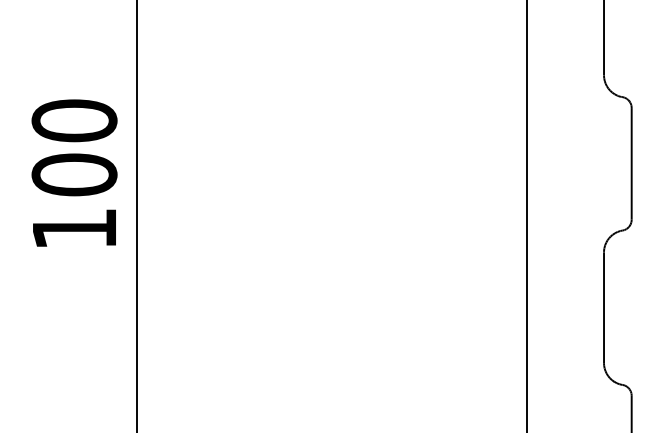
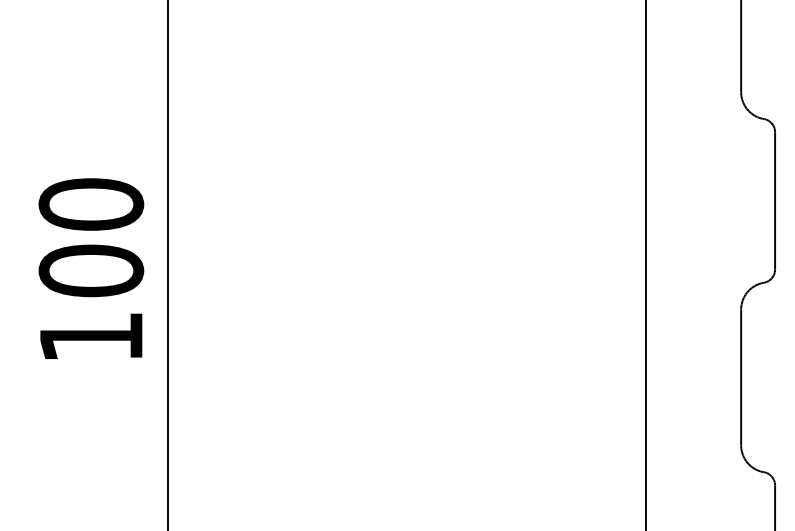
text: (74, 172) -> (91, 267), moved

